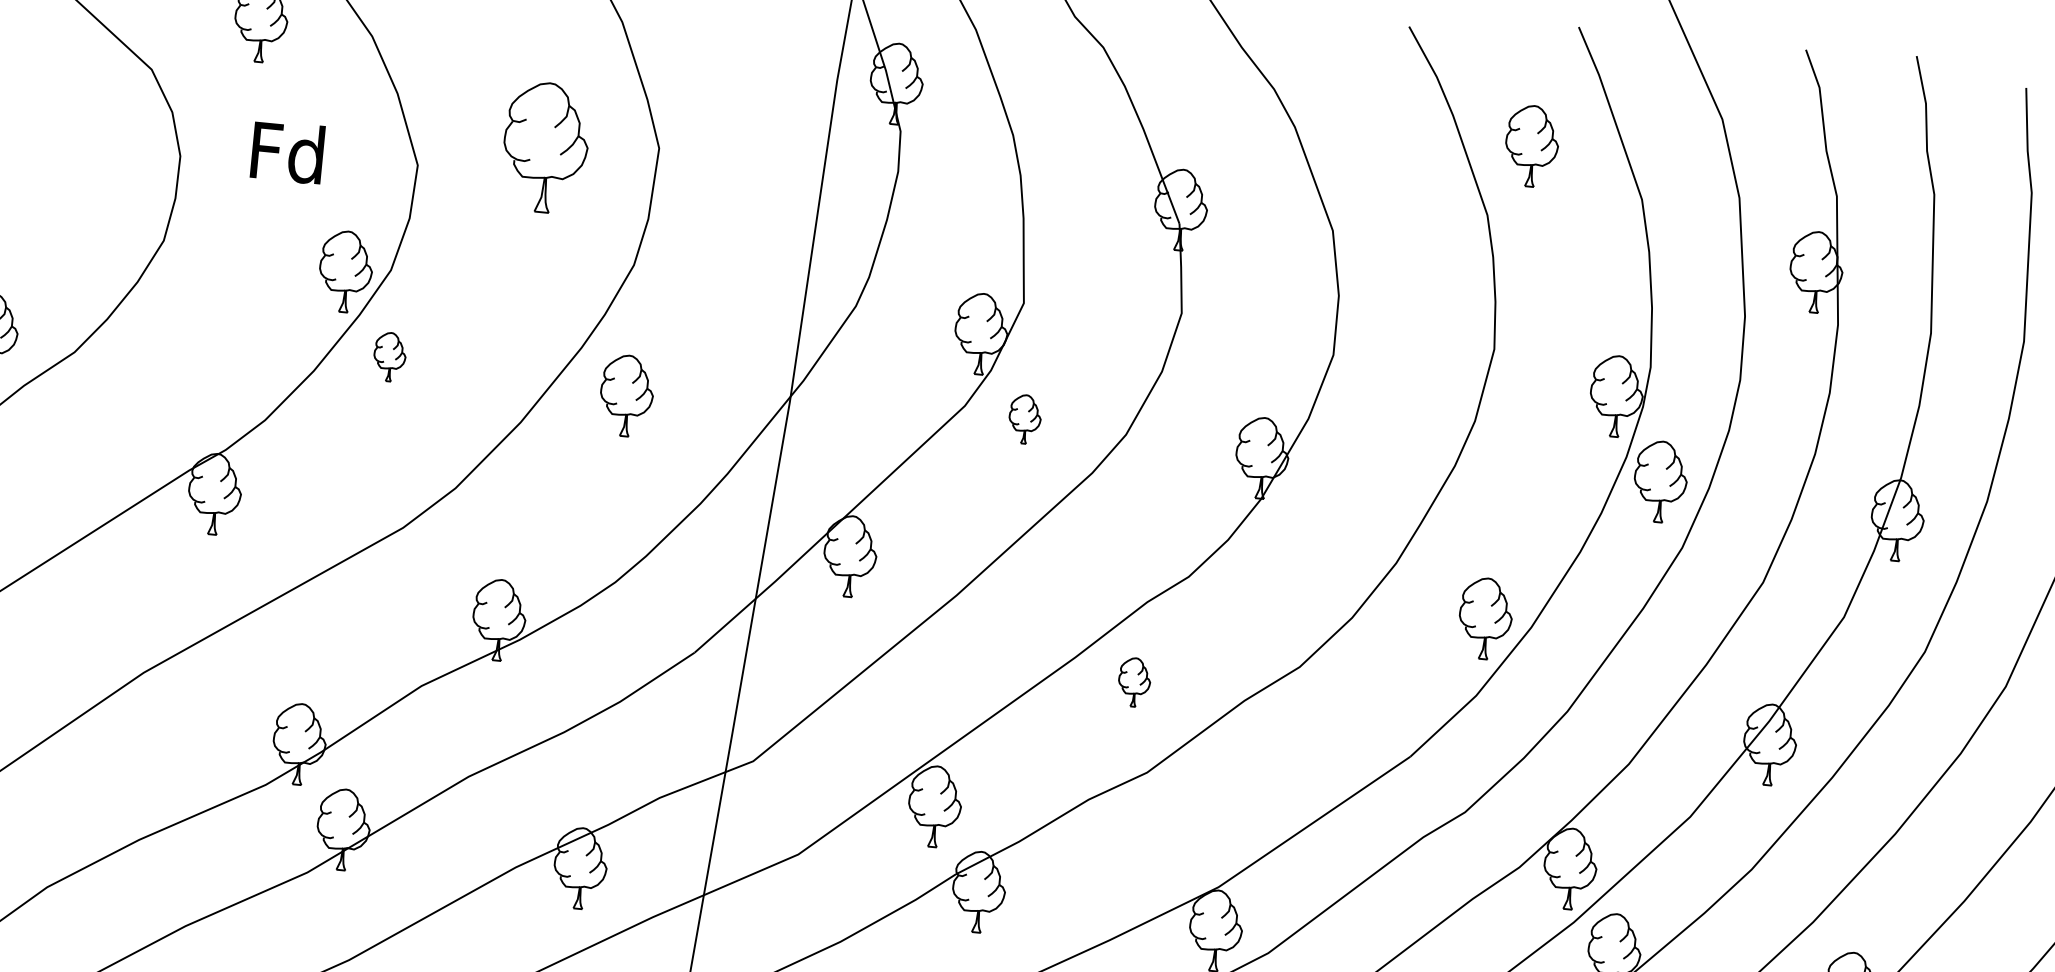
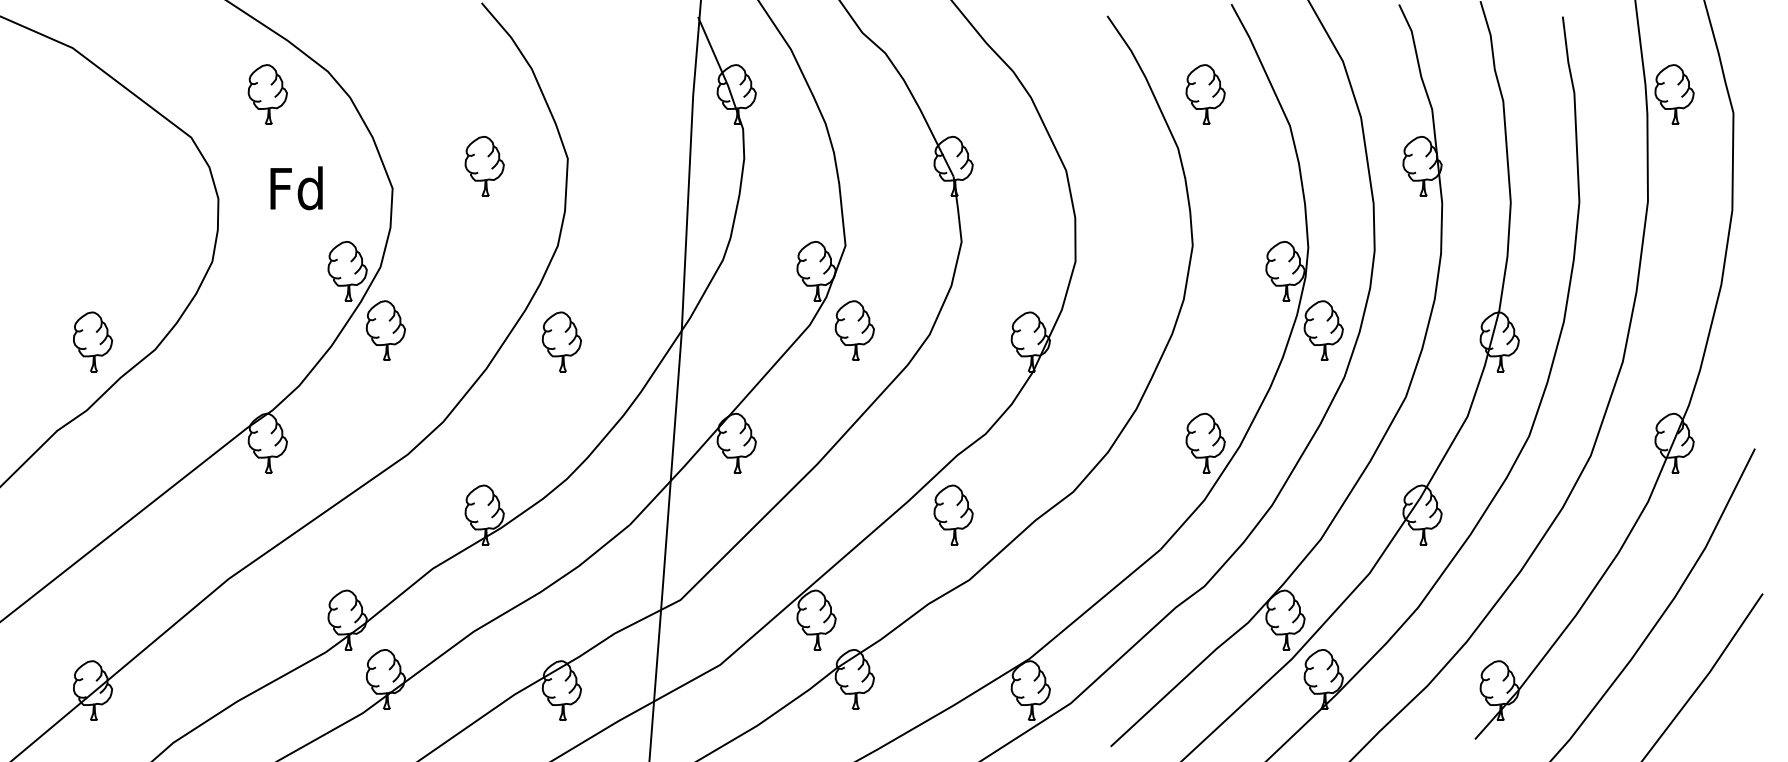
part: (545, 147) -> (484, 166), size x0.62
part: (389, 356) -> (385, 330), size x1.67
part: (1024, 419) -> (854, 330), size x1.67
part: (1134, 681) -> (953, 514), size x1.67

